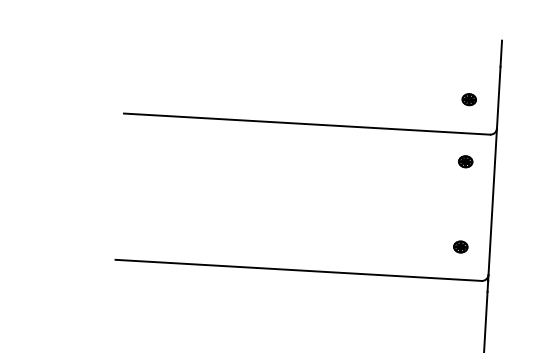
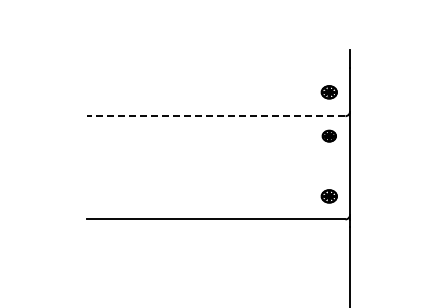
part: (469, 99) -> (329, 92), size x1.6
line: (306, 124) -> (215, 116), solid -> dashed
part: (465, 162) -> (329, 136), size x1.4
part: (460, 247) -> (329, 196), size x1.6

